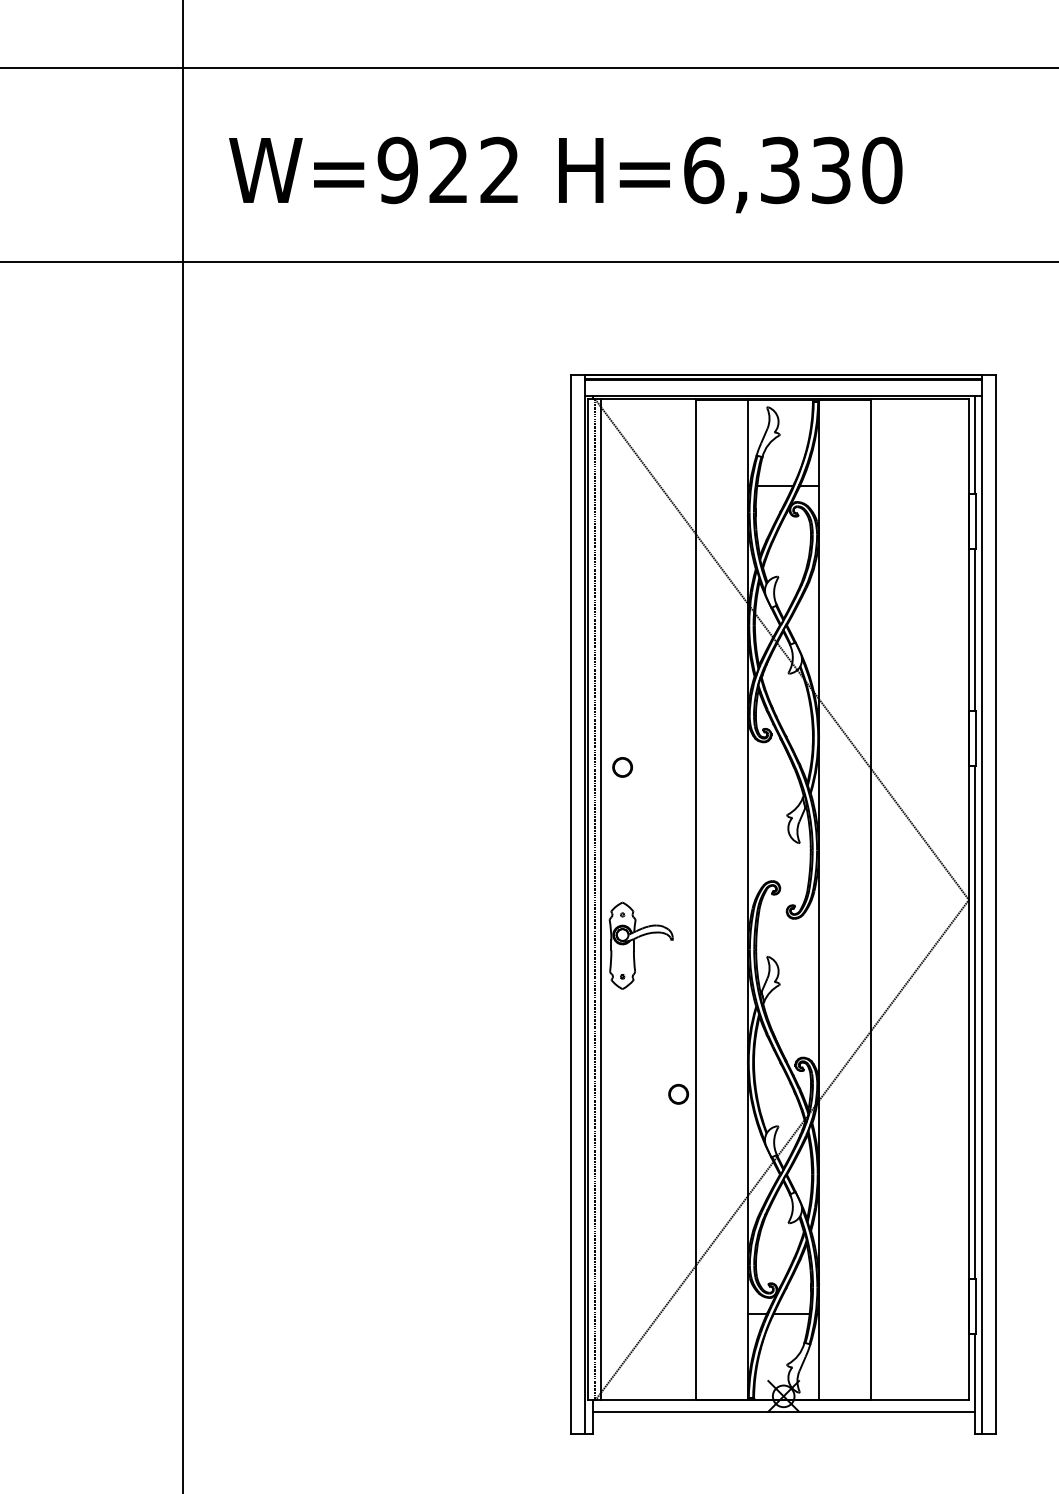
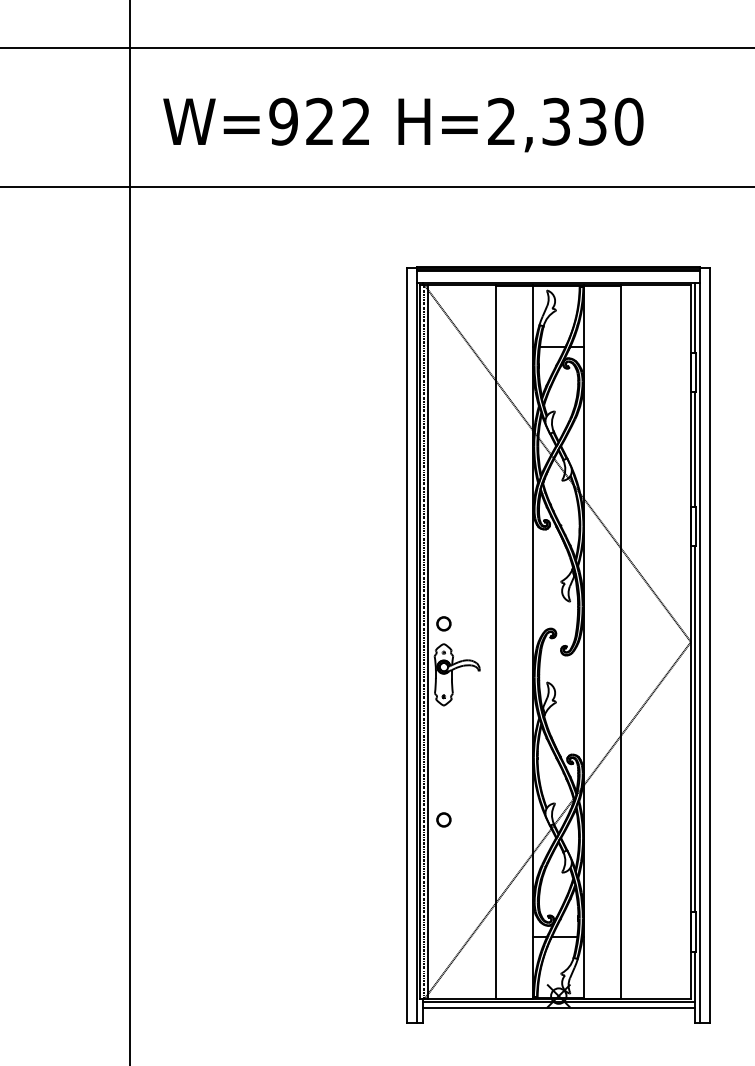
text: (704, 170) -> (502, 121), H=6,330 -> H=2,330
circle: (622, 767) -> (443, 623), moved
circle: (678, 1094) -> (443, 820), moved
line: (783, 1404) -> (558, 1001), added

